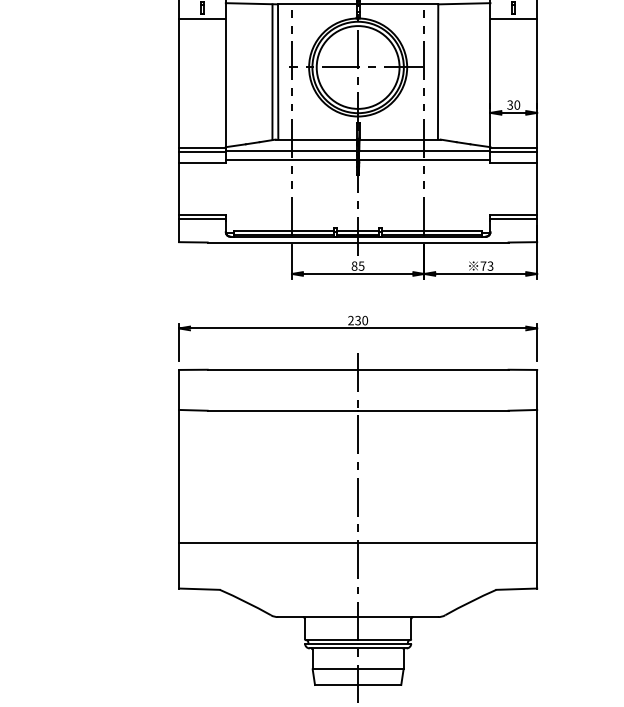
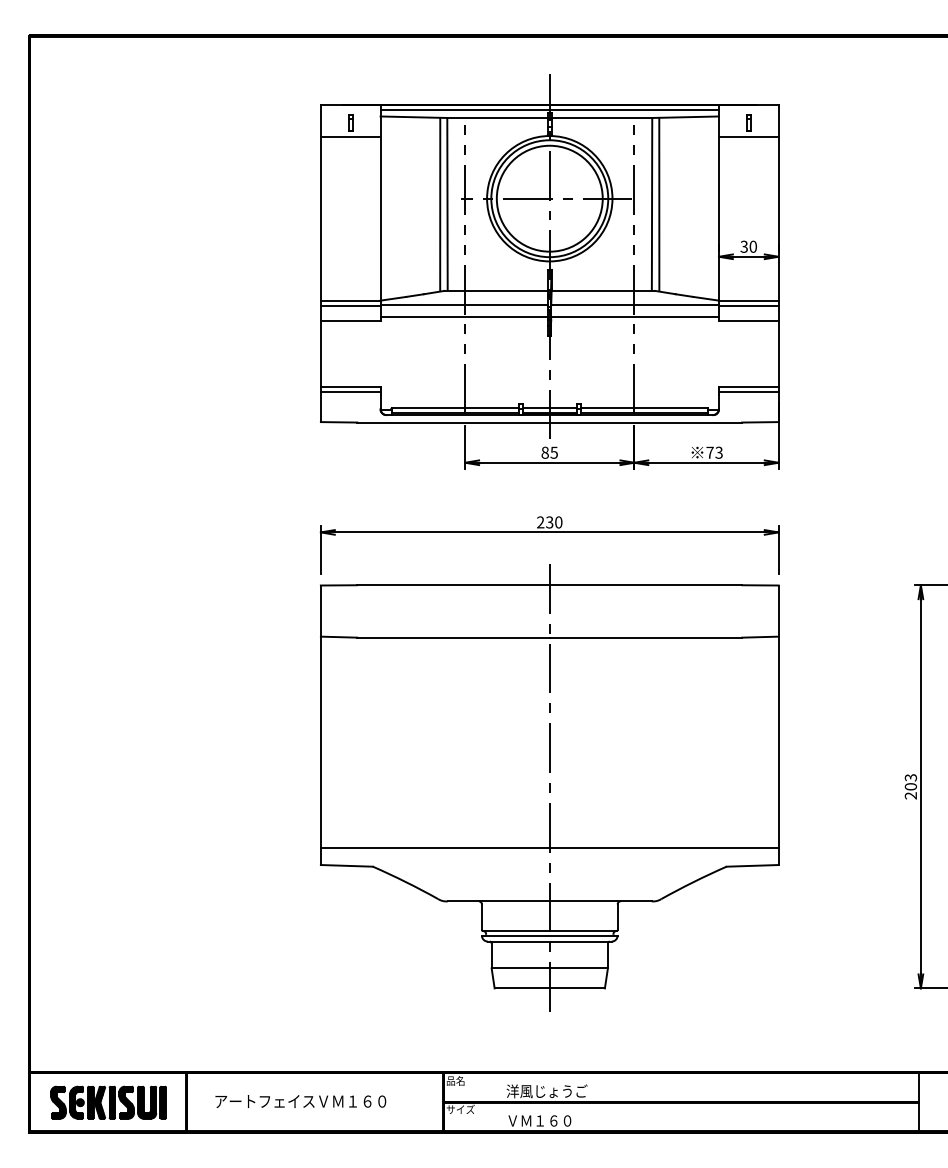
line: (443, 72) -> (659, 204), added
line: (357, 542) -> (549, 847), moved

